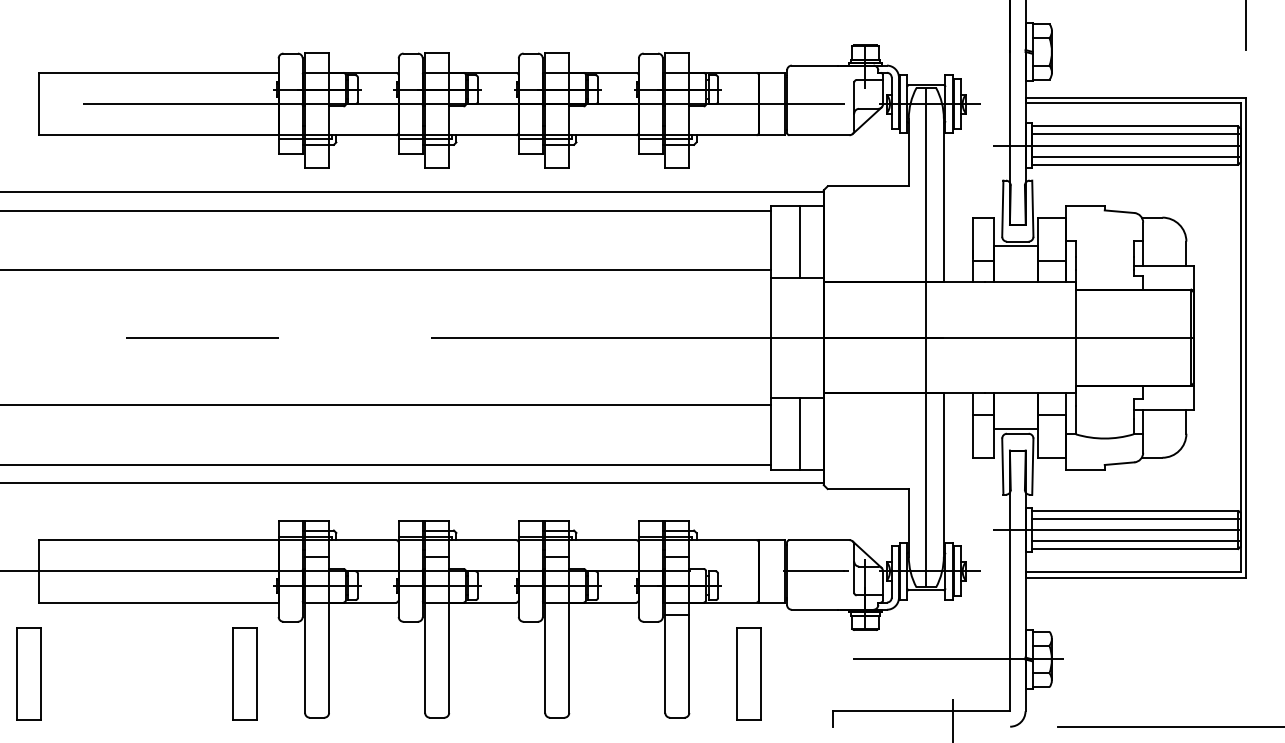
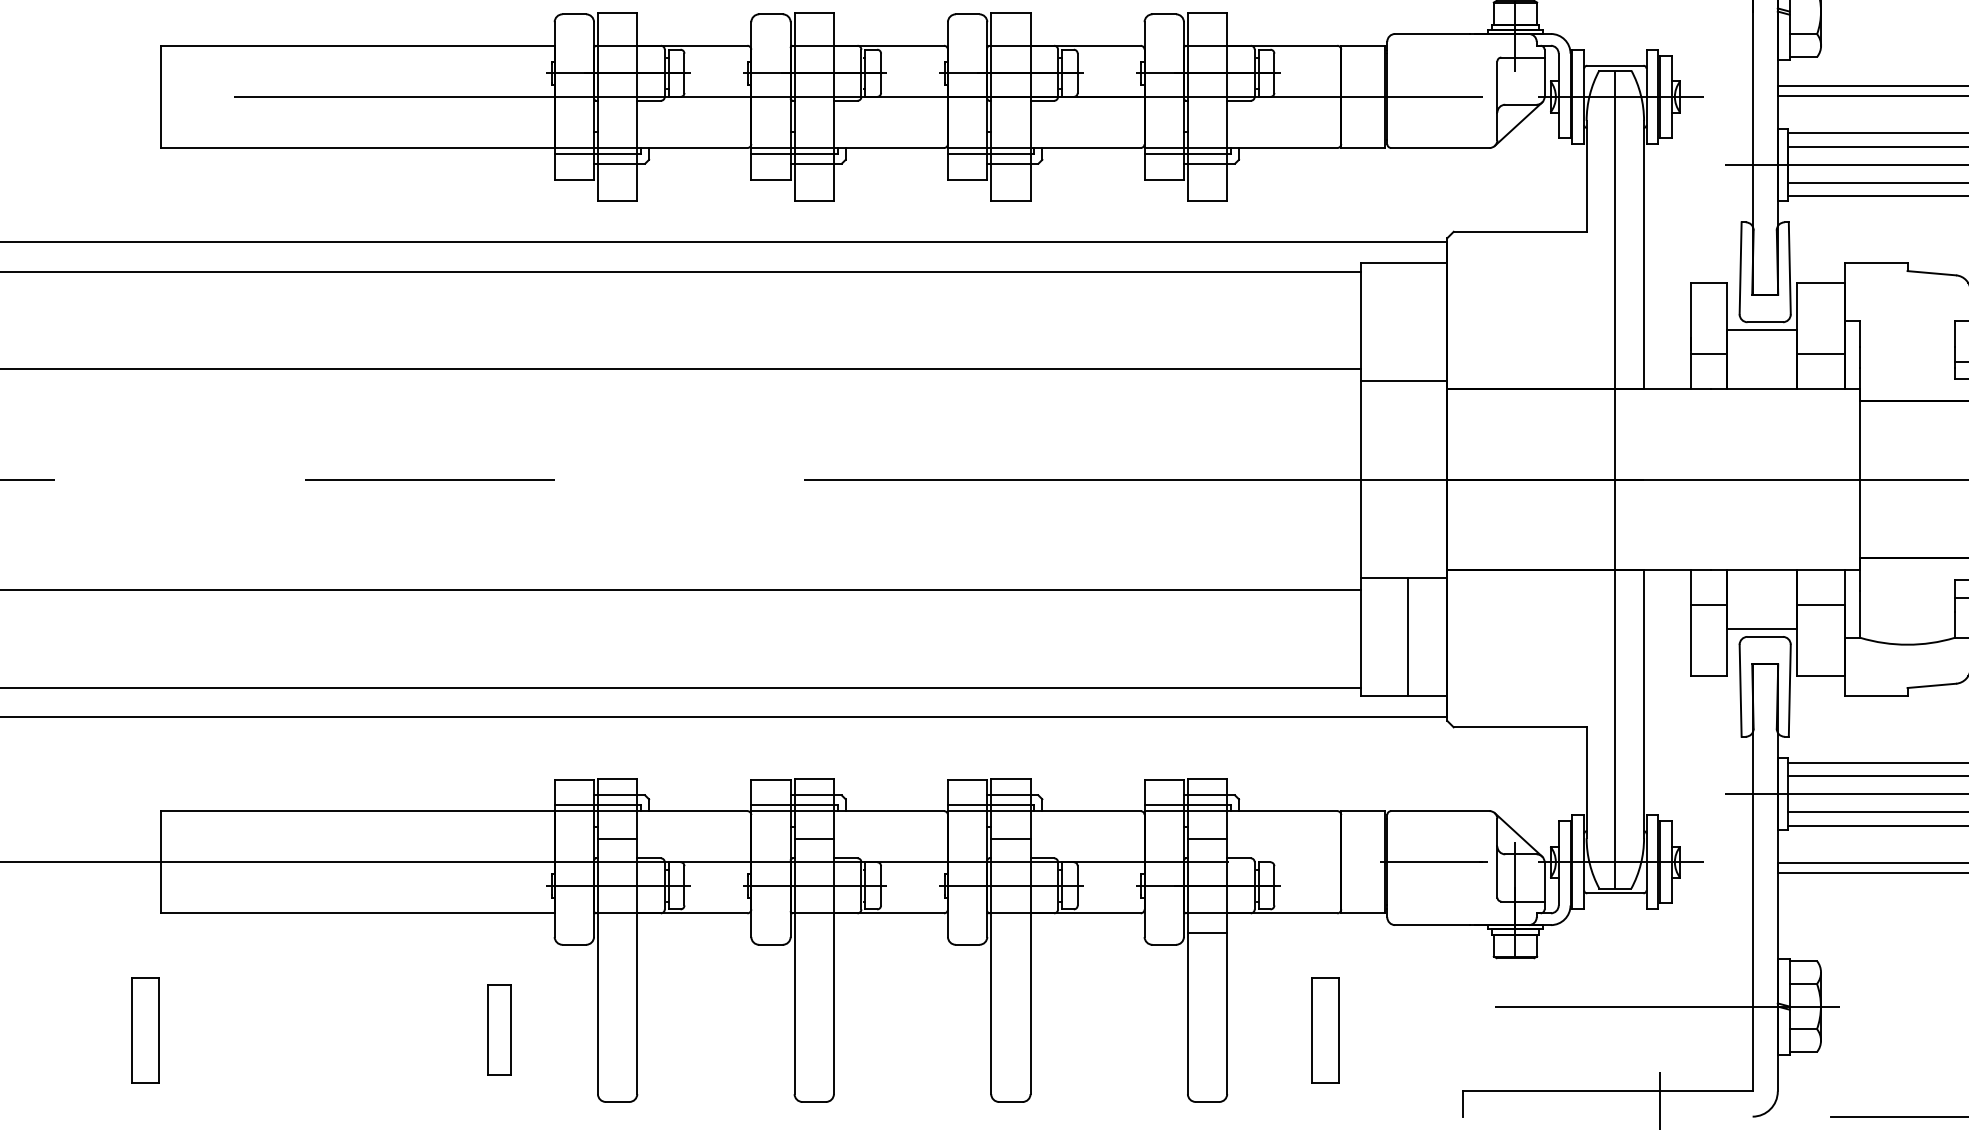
line: (799, 241) -> (1407, 322), removed
part: (28, 673) -> (144, 1029), size x0.7
part: (244, 673) -> (498, 1029), size x0.6
part: (748, 673) -> (1324, 1029), size x0.7

